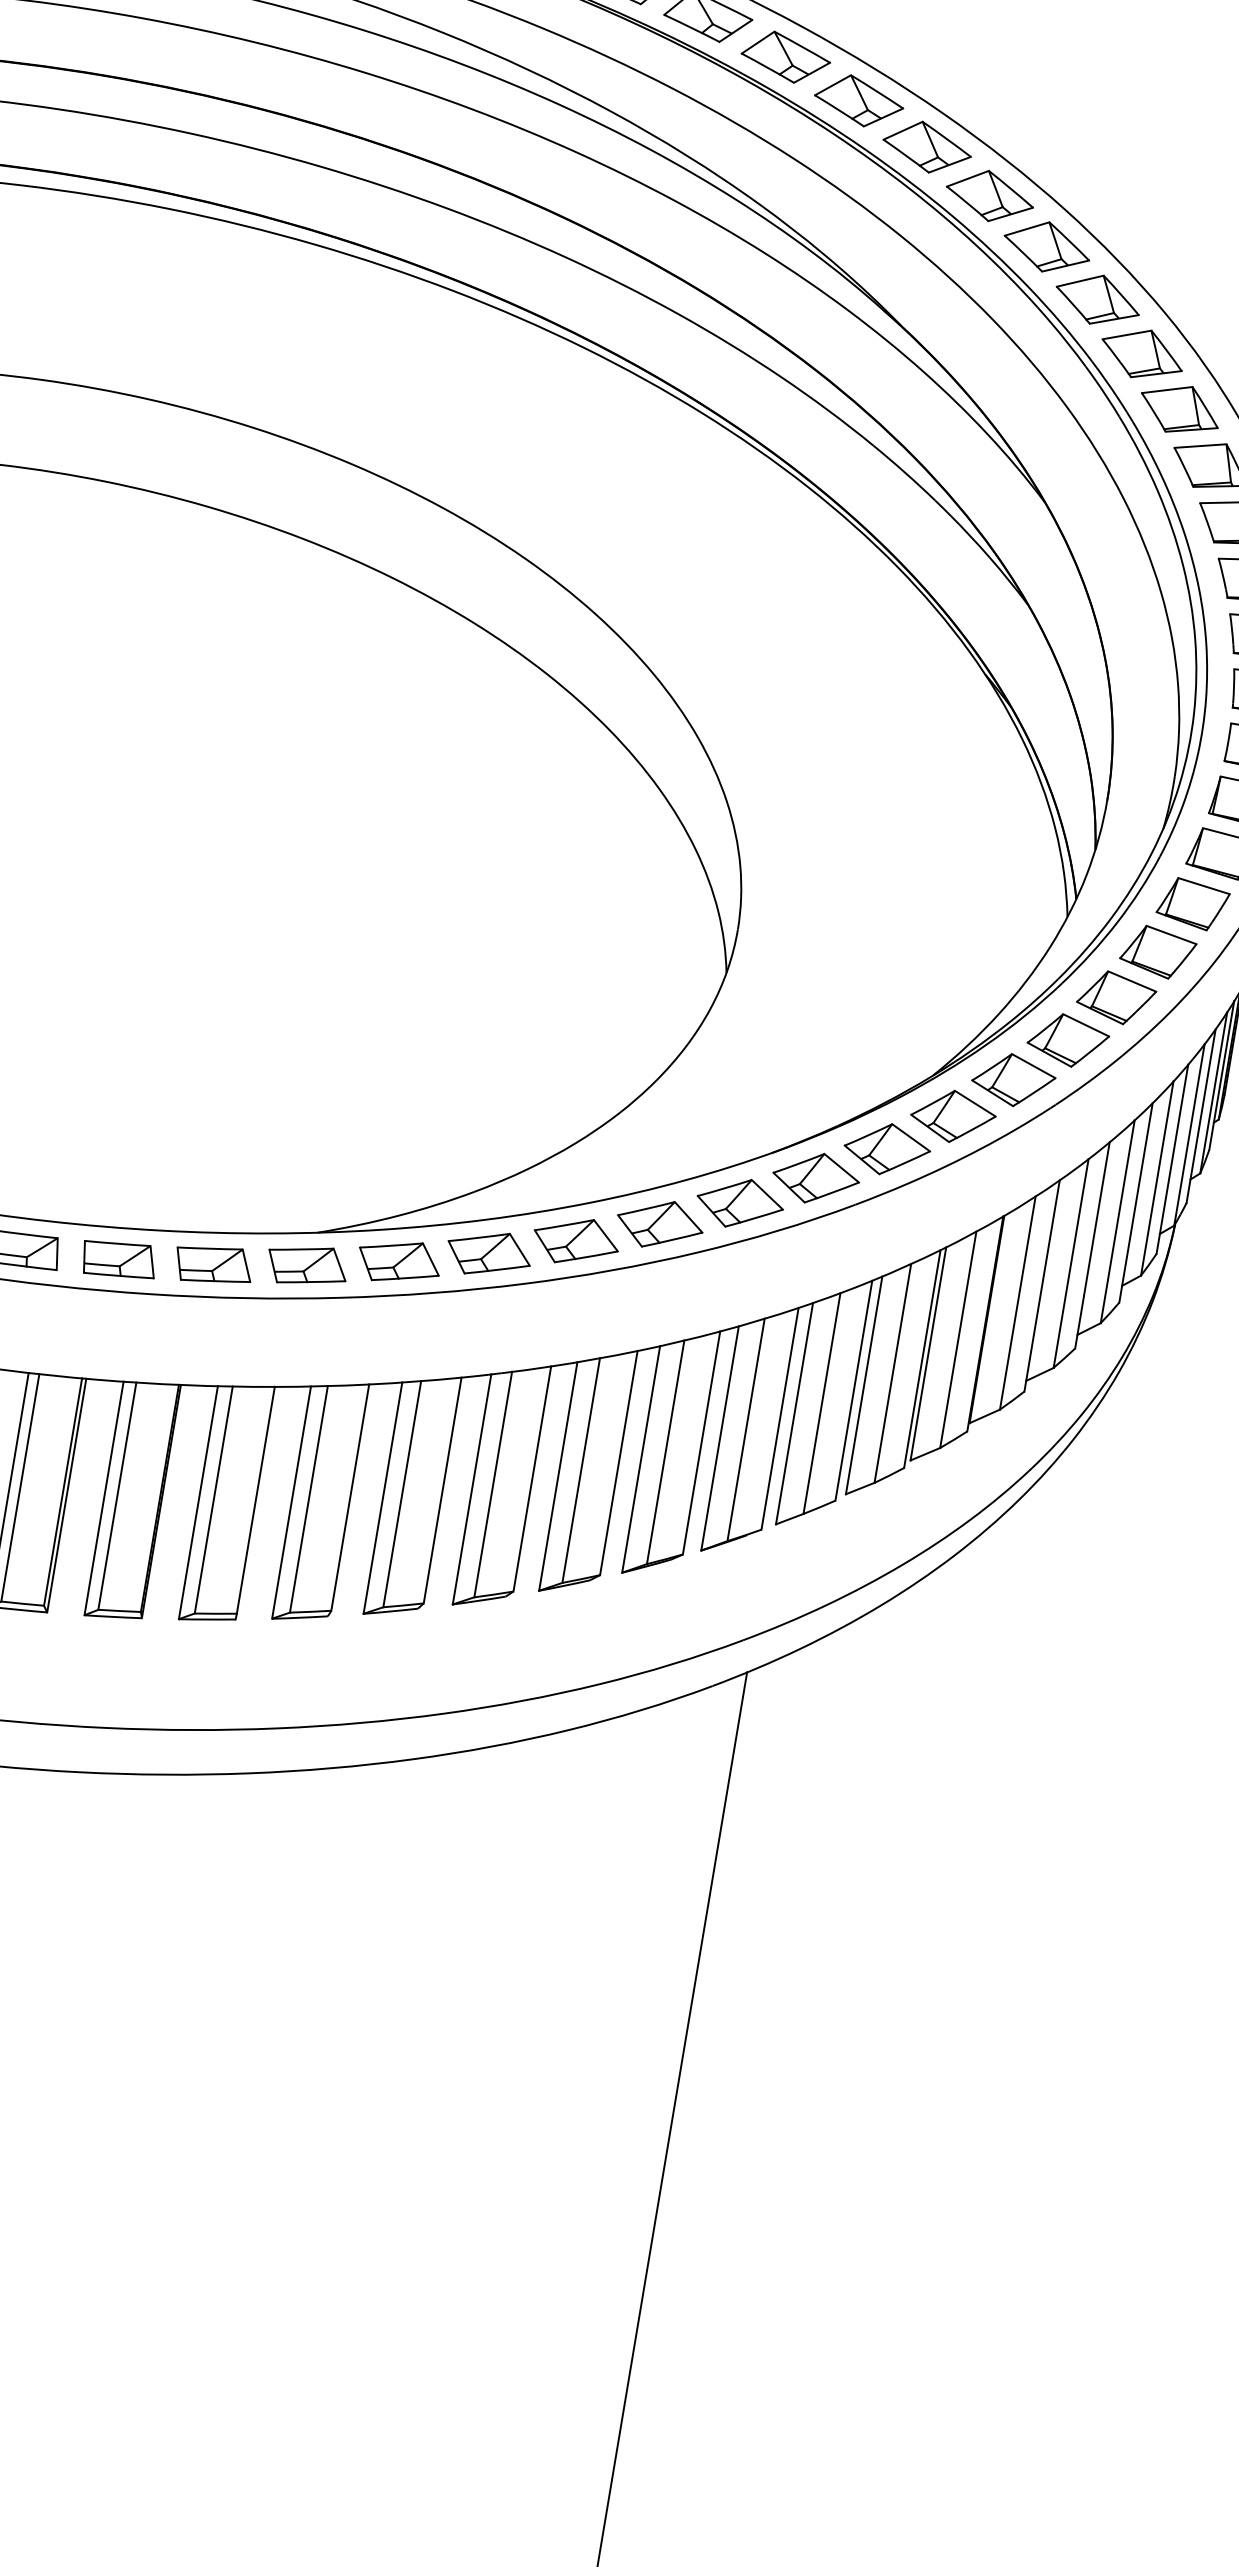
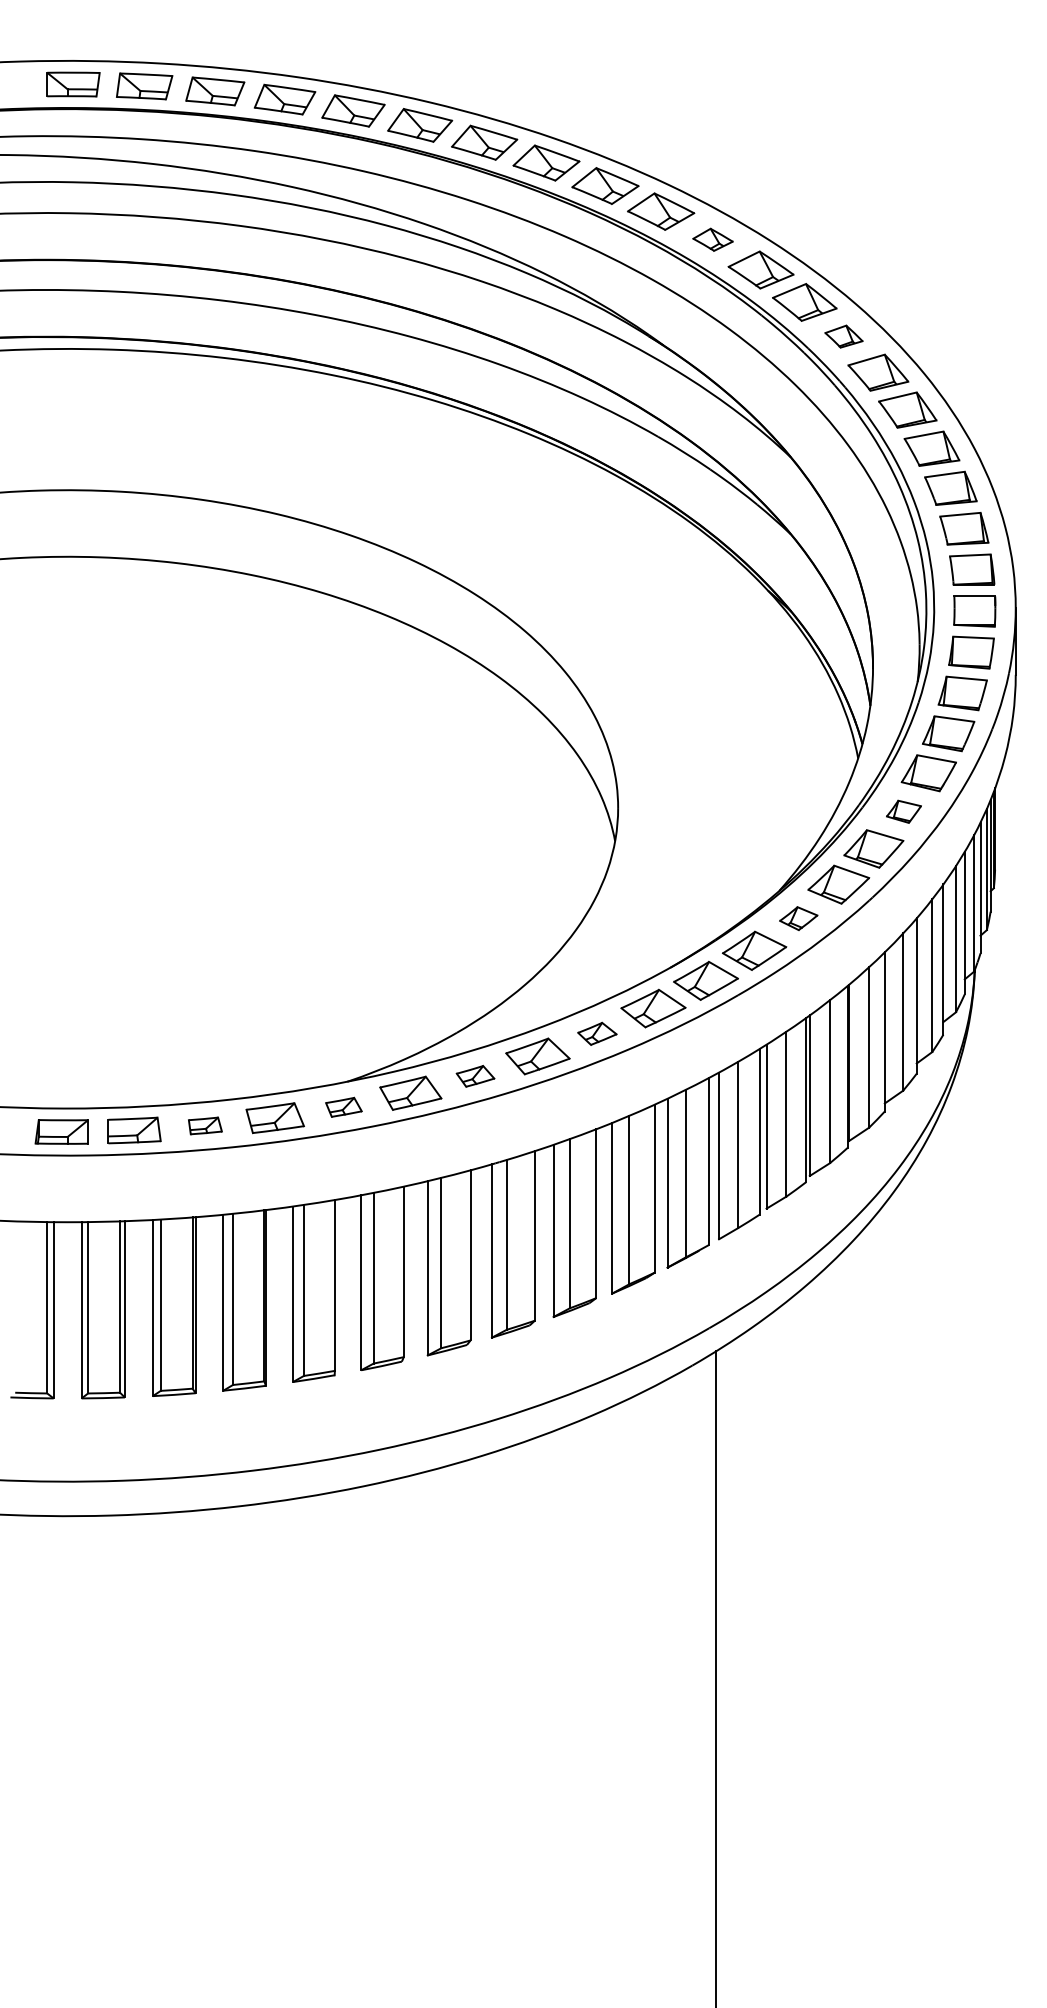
part: (989, 195) -> (712, 239), size x0.6
part: (1141, 353) -> (843, 336), size x0.6
part: (1115, 997) -> (903, 811), size x0.6
part: (952, 1116) -> (798, 918), size x0.6
part: (660, 1224) -> (597, 1033), size x0.6
part: (488, 1254) -> (475, 1076), size x0.6
part: (119, 1259) -> (205, 1125), size x0.6
part: (306, 1266) -> (343, 1107), size x0.6

